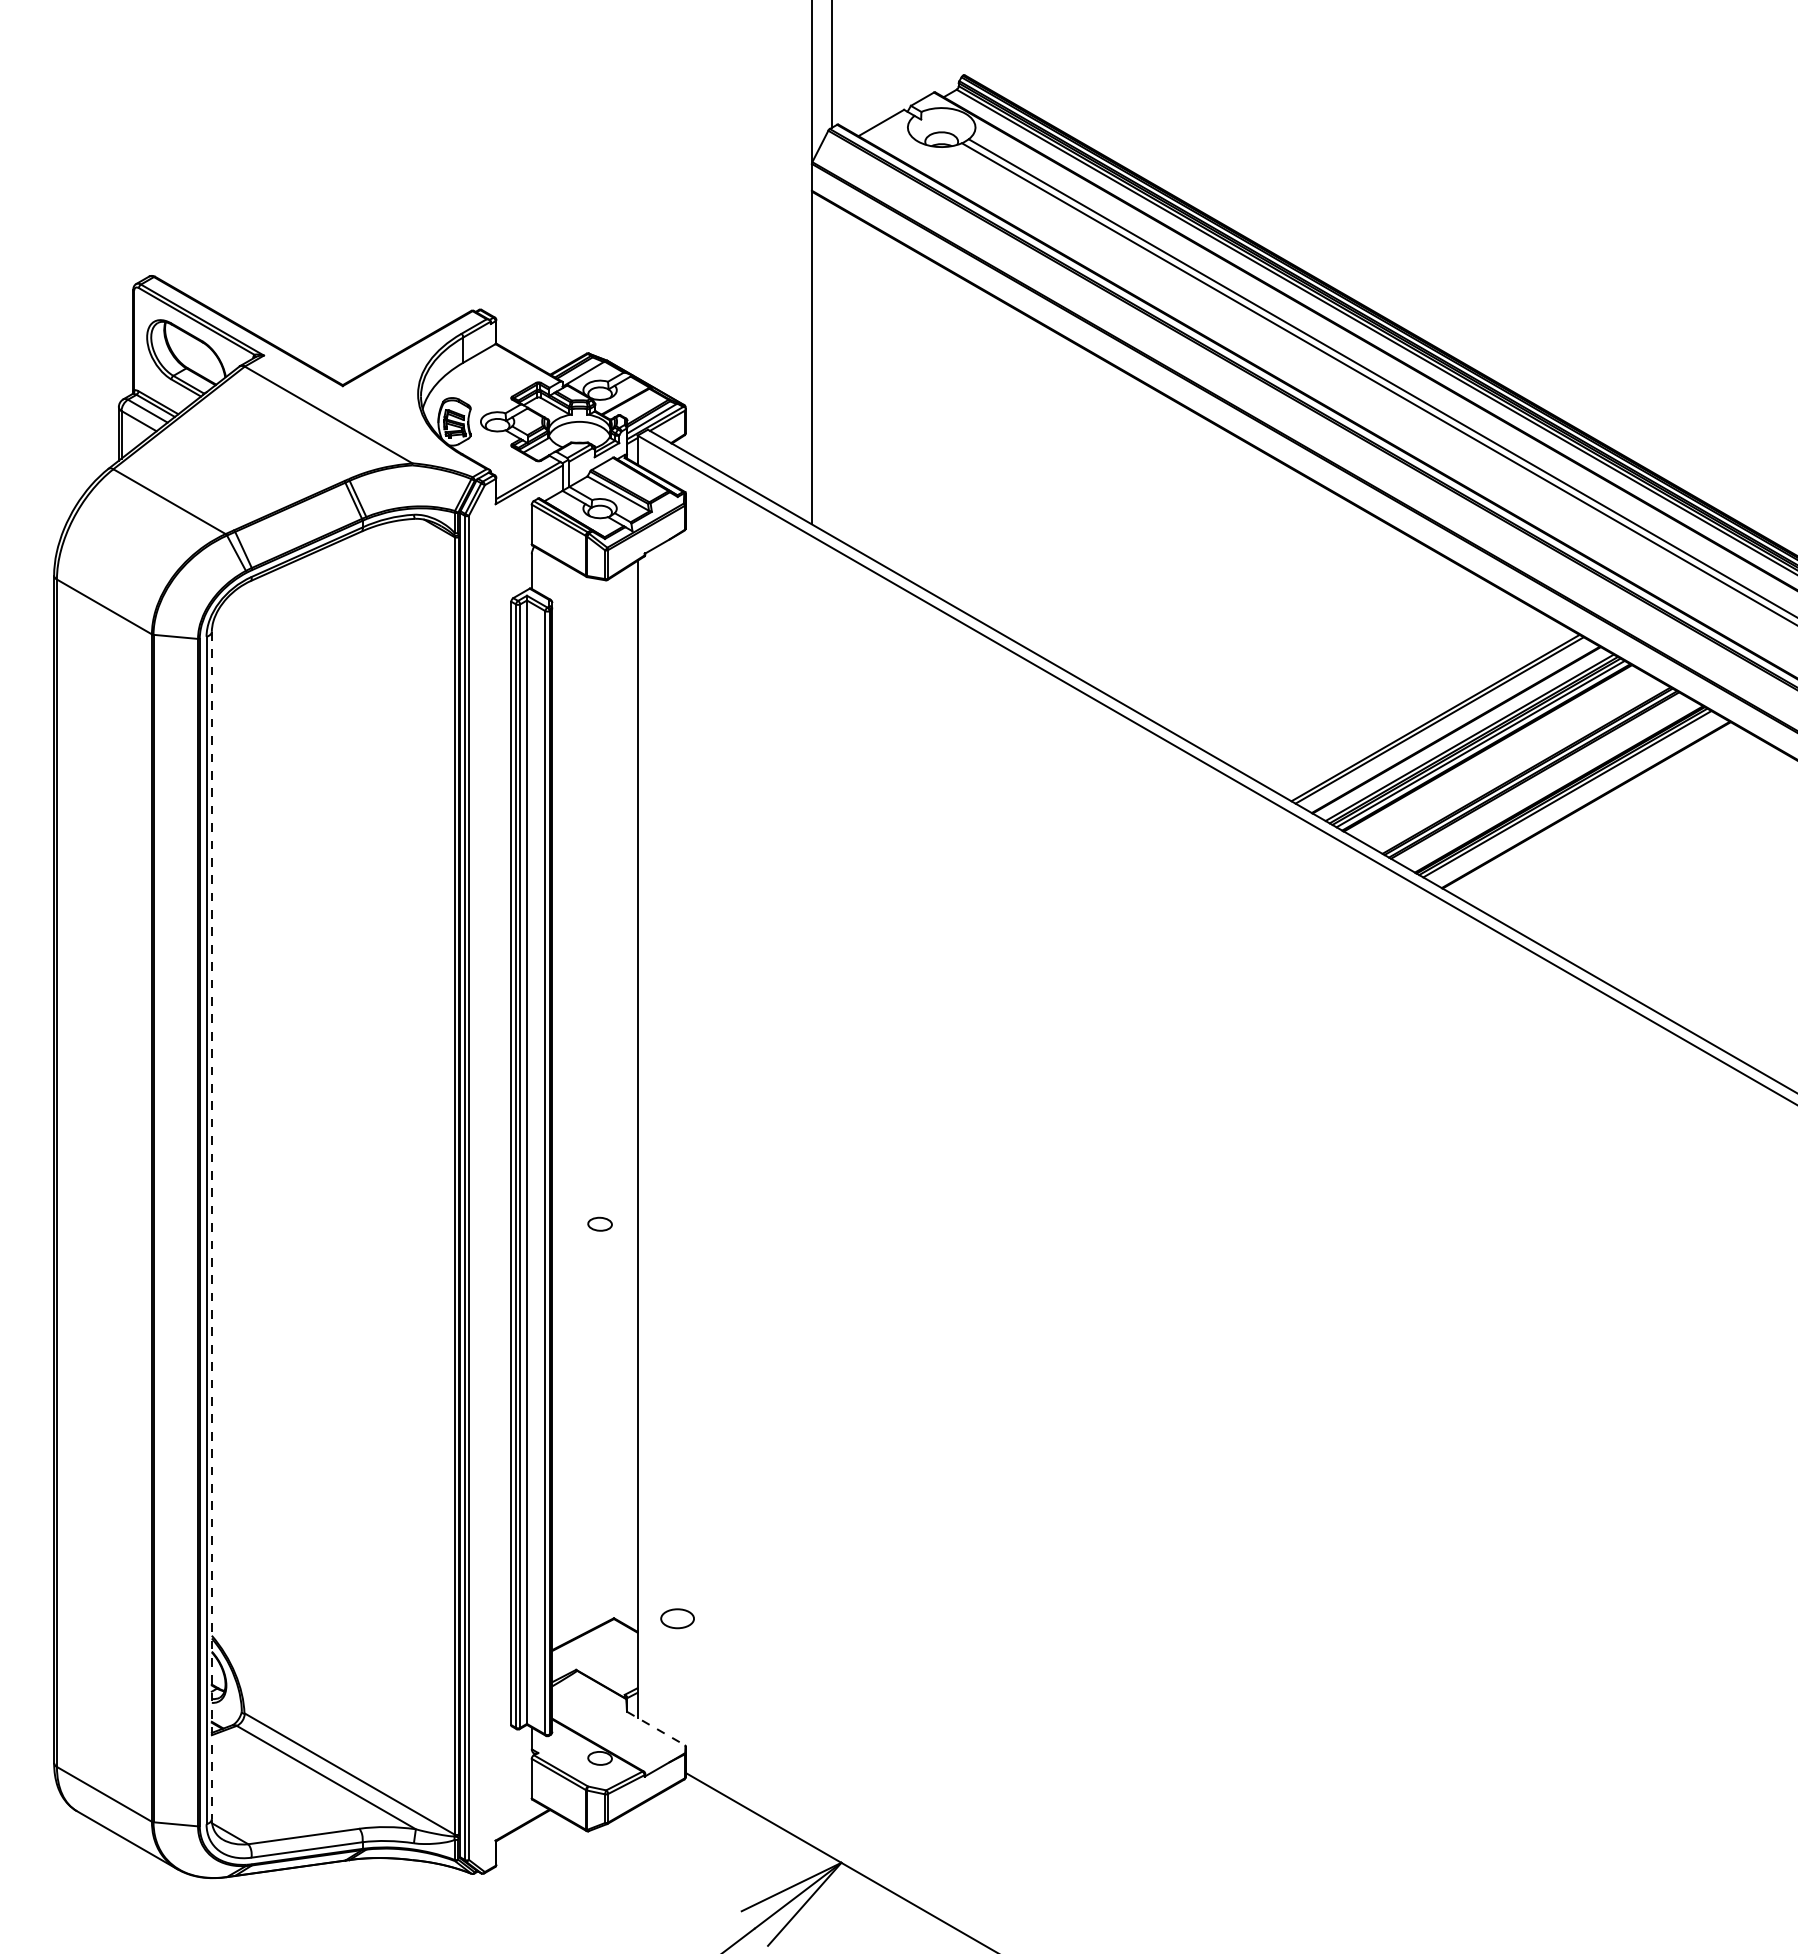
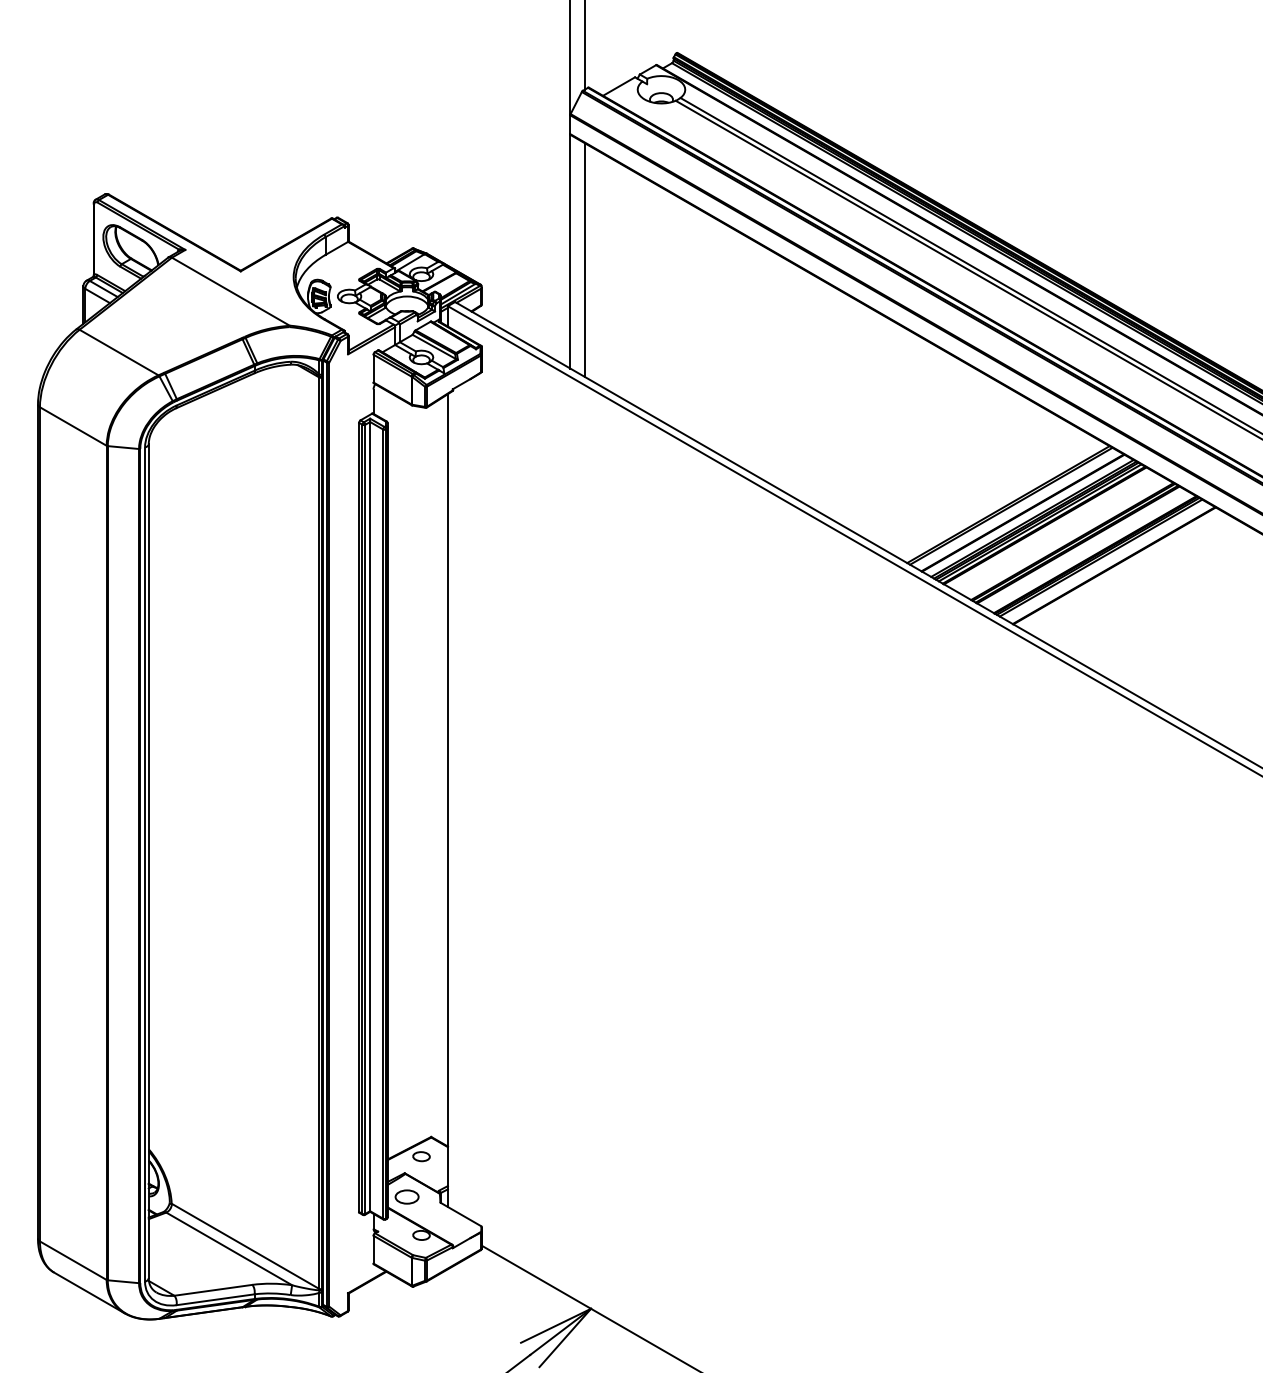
line: (832, 369) -> (584, 259), added
part: (599, 1223) -> (421, 1156), moved
line: (211, 1225) -> (148, 861), dashed -> solid
part: (677, 1618) -> (407, 1196), moved
line: (656, 1728) -> (461, 1214), dashed -> solid

